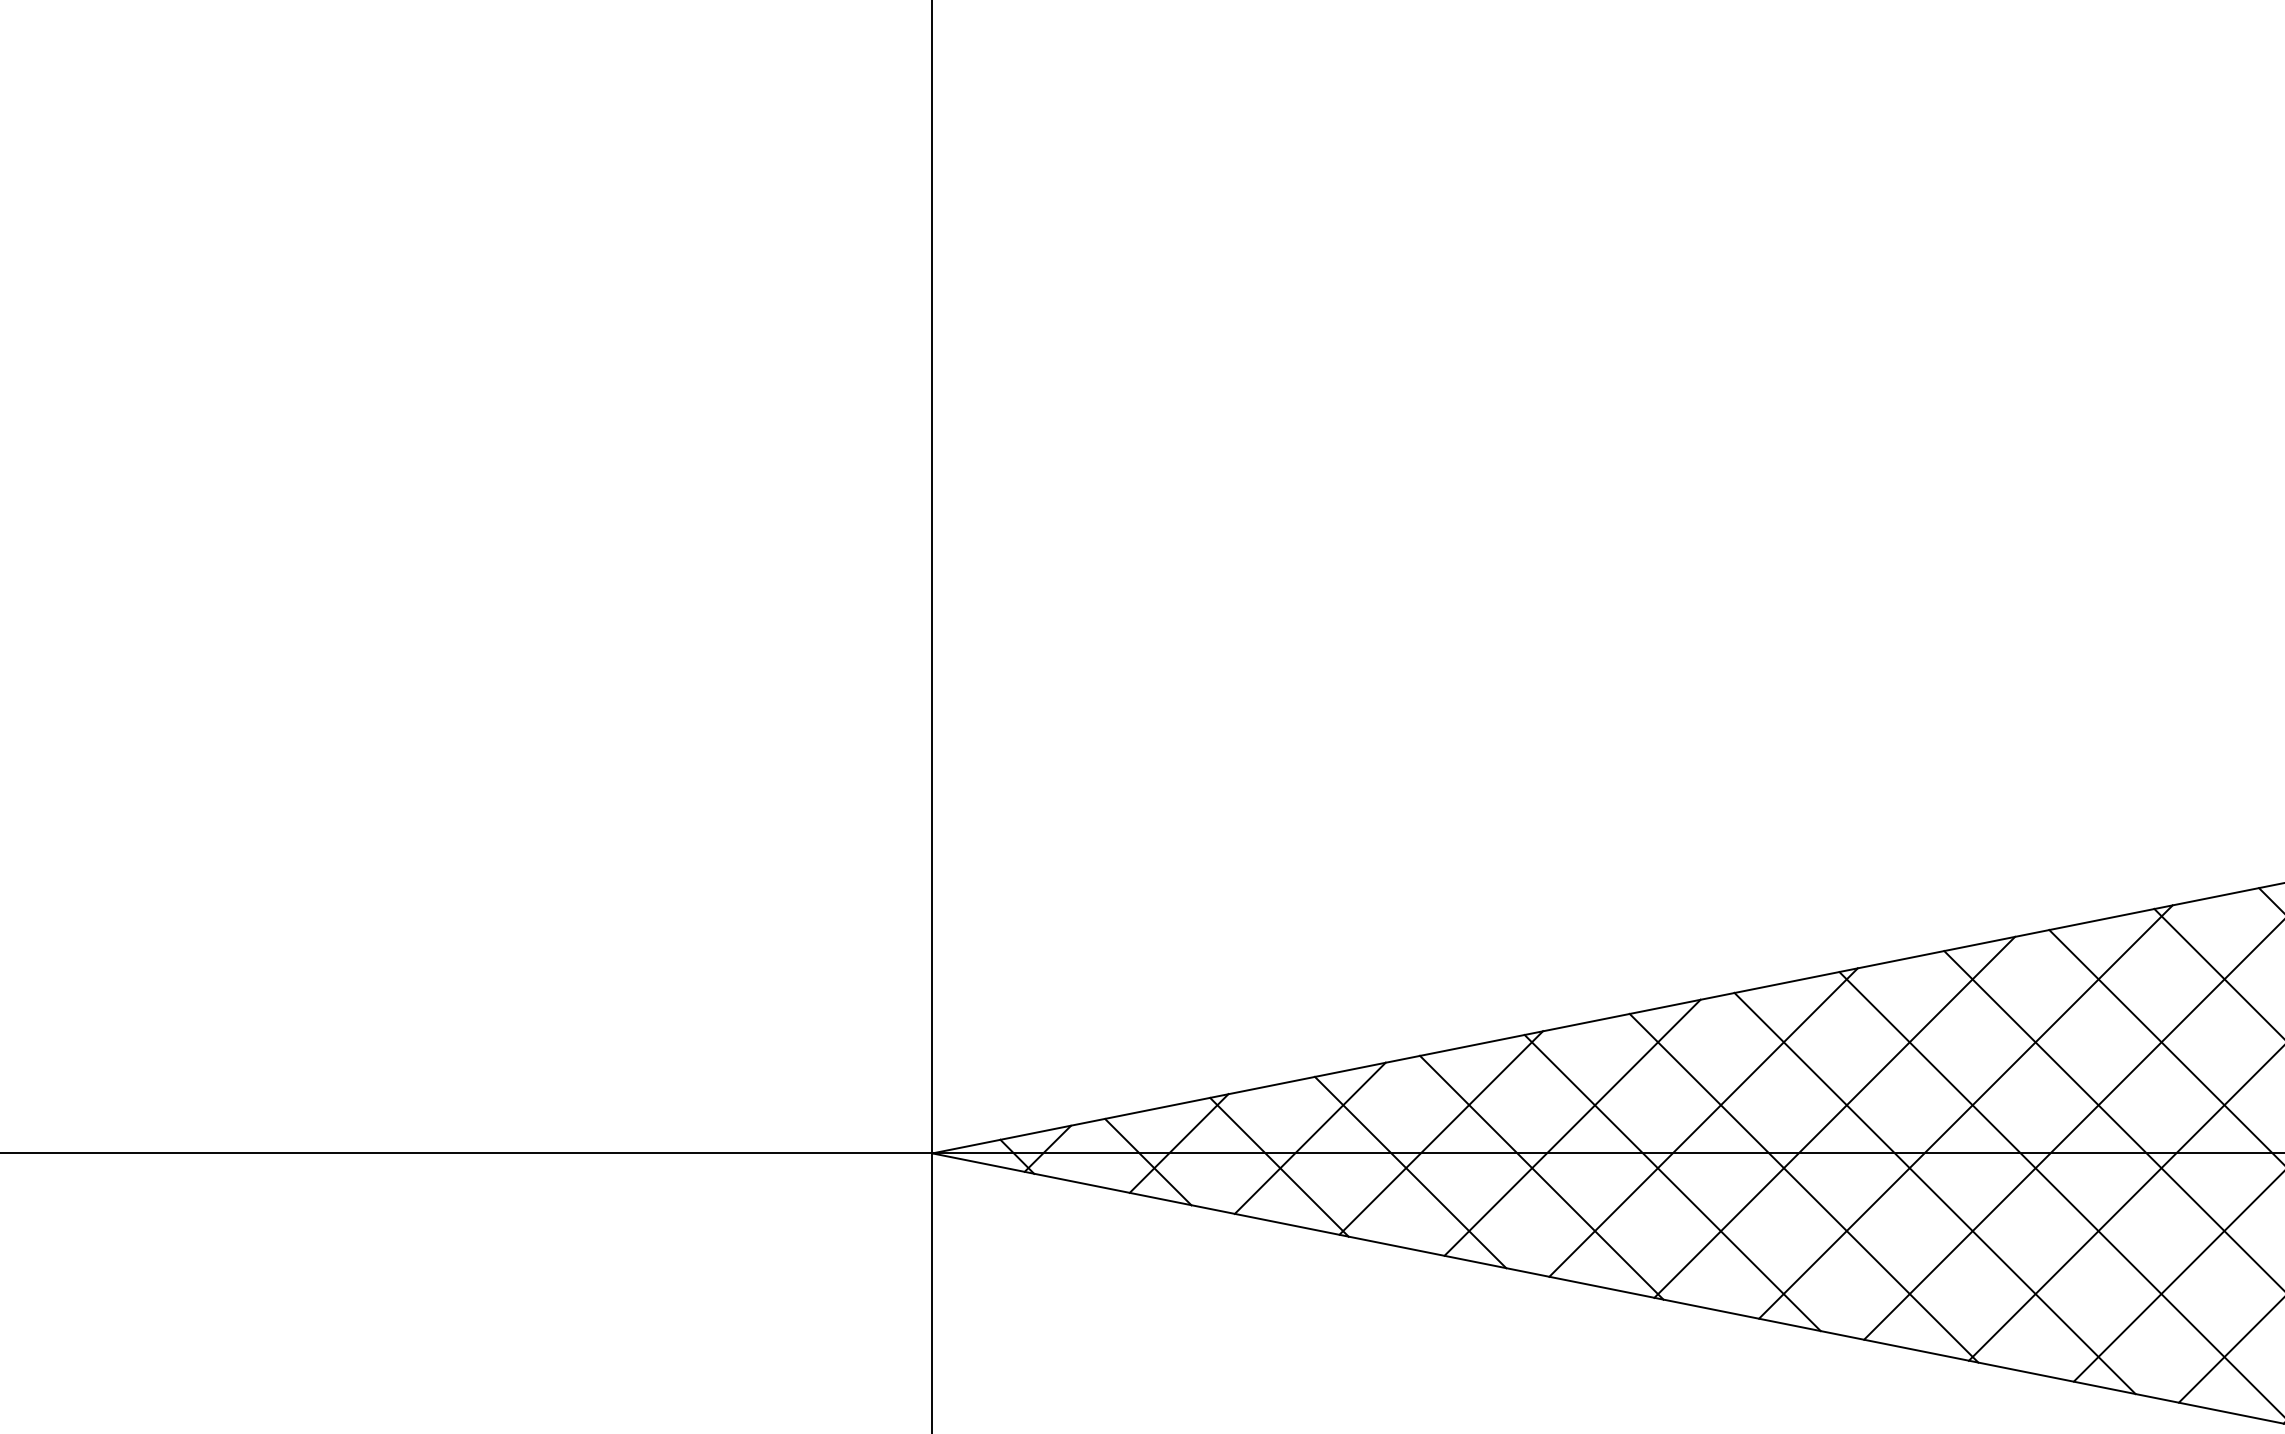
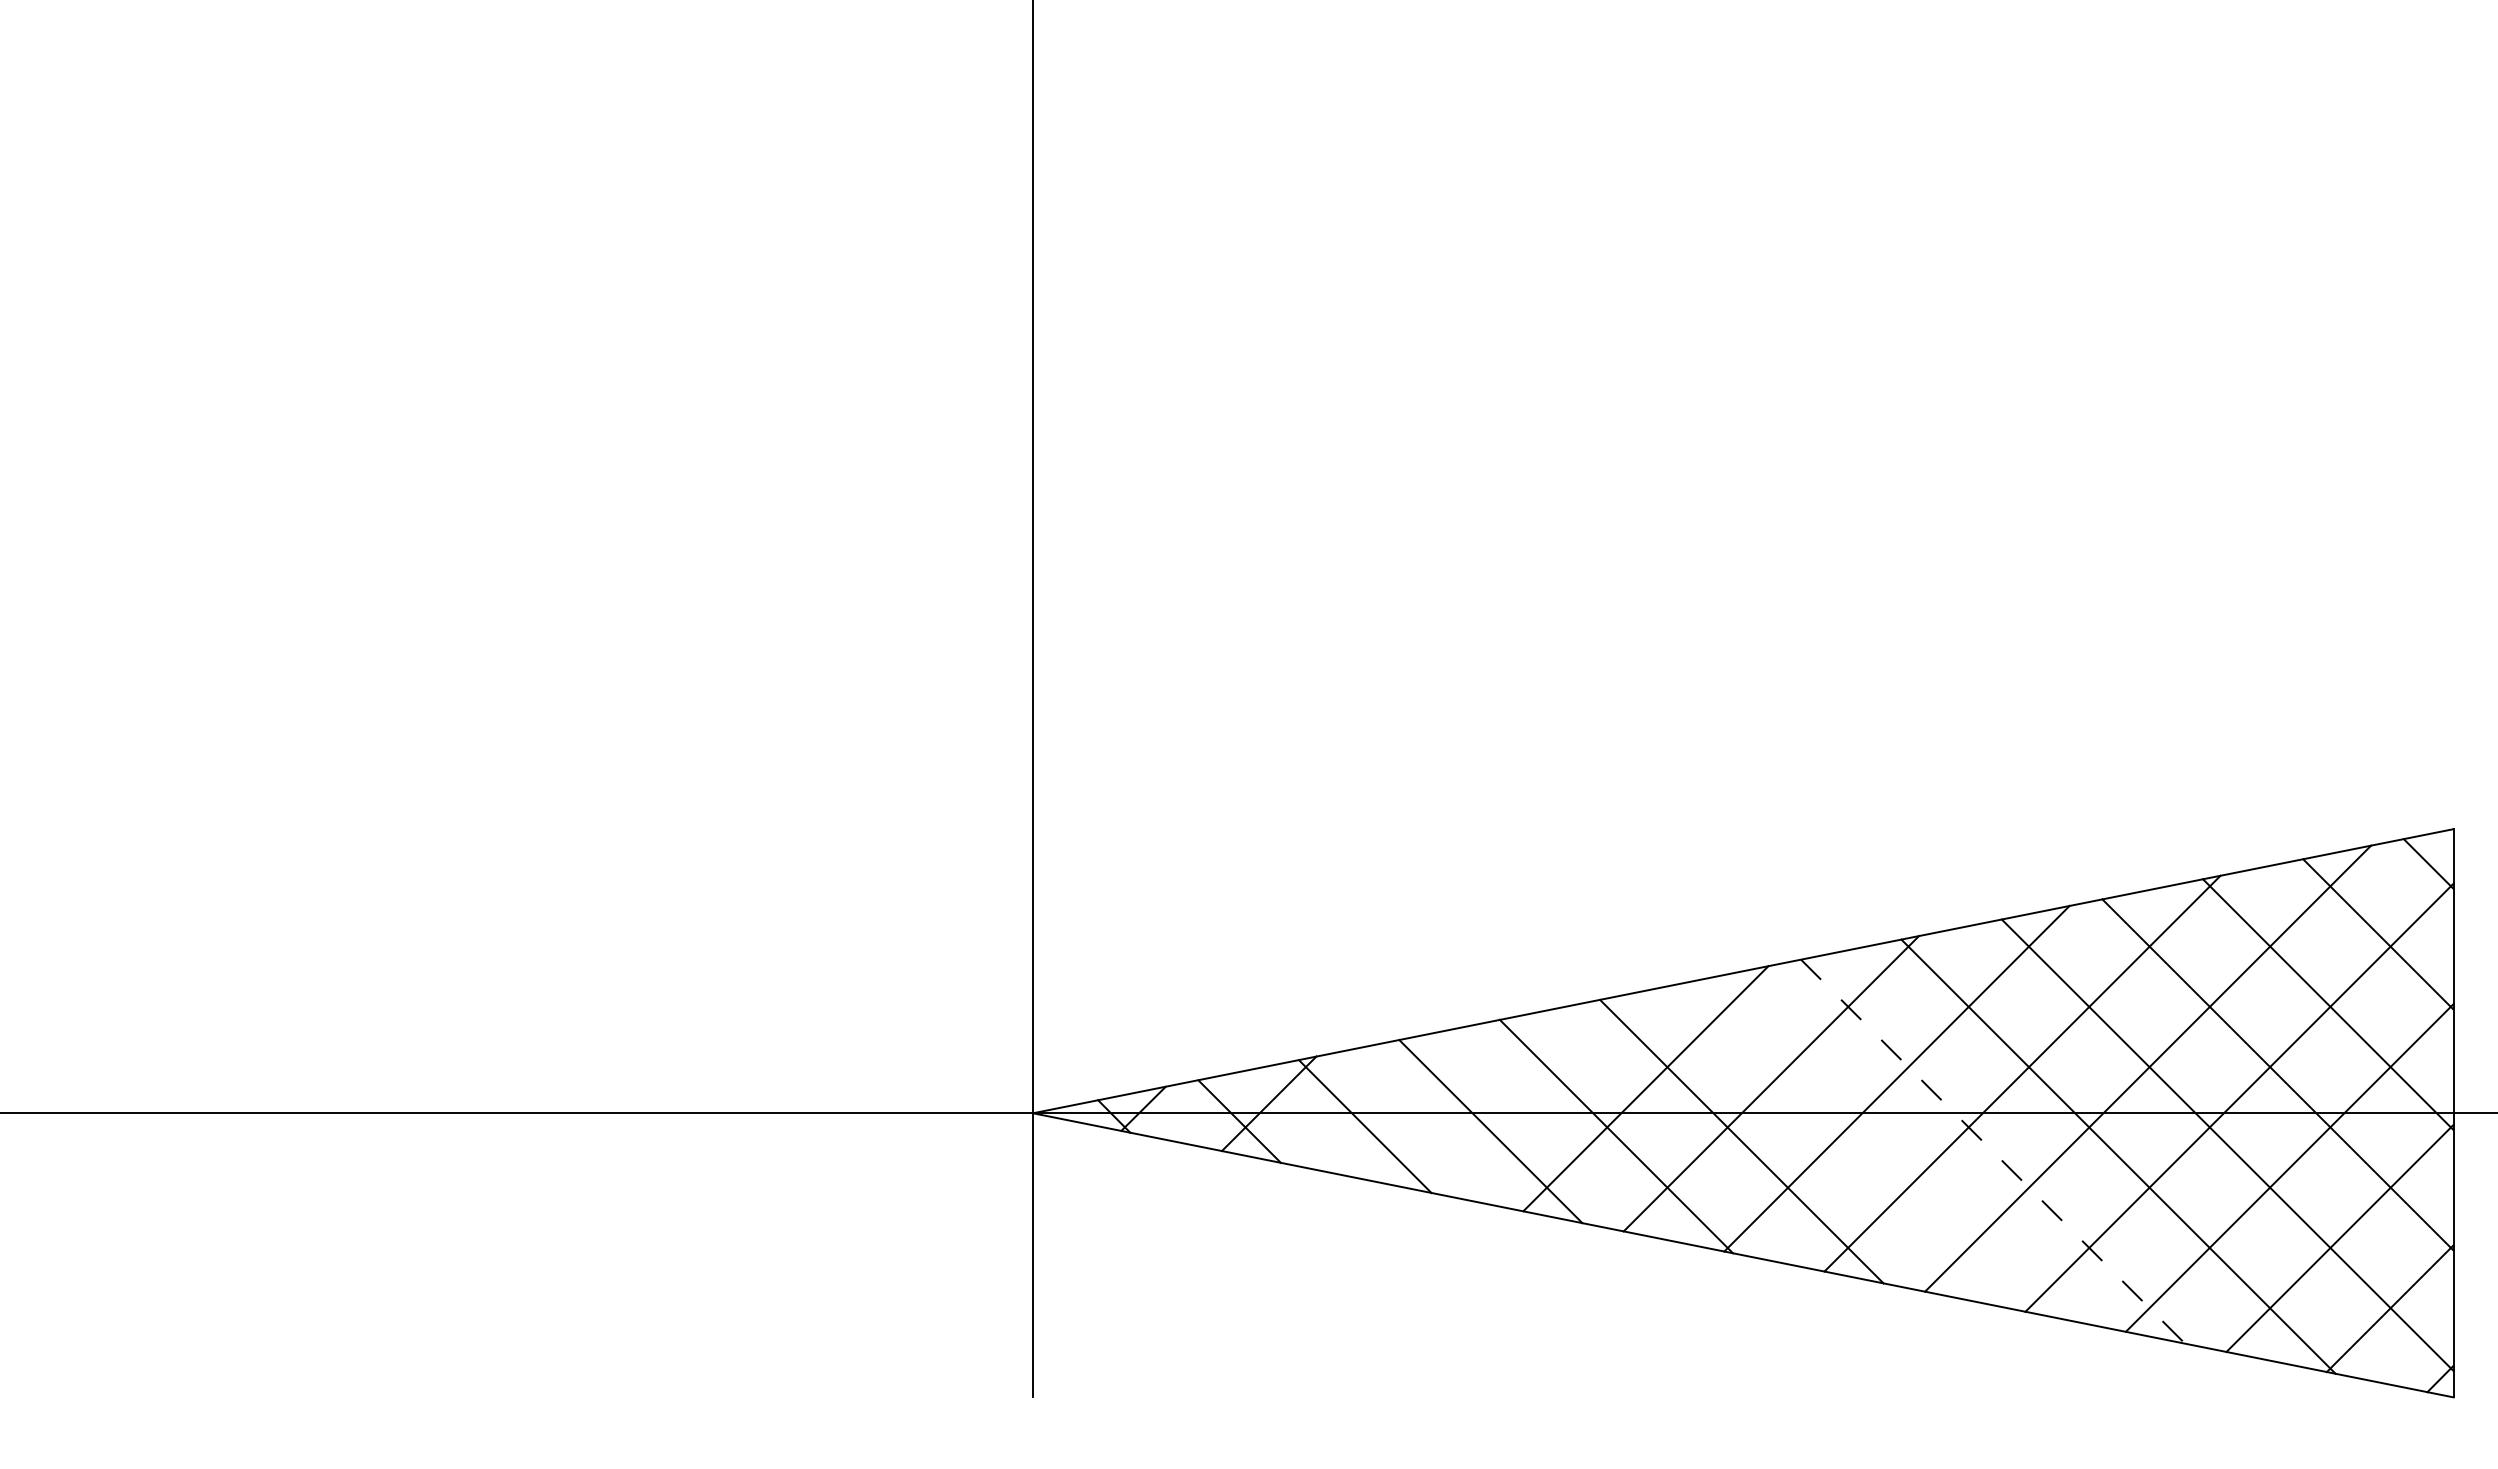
line: (1440, 1132) -> (1519, 1093), removed
line: (1309, 1137) -> (1394, 1098), removed
line: (1803, 1188) -> (1867, 1146), removed
line: (1934, 1193) -> (1992, 1151), solid -> dashed

